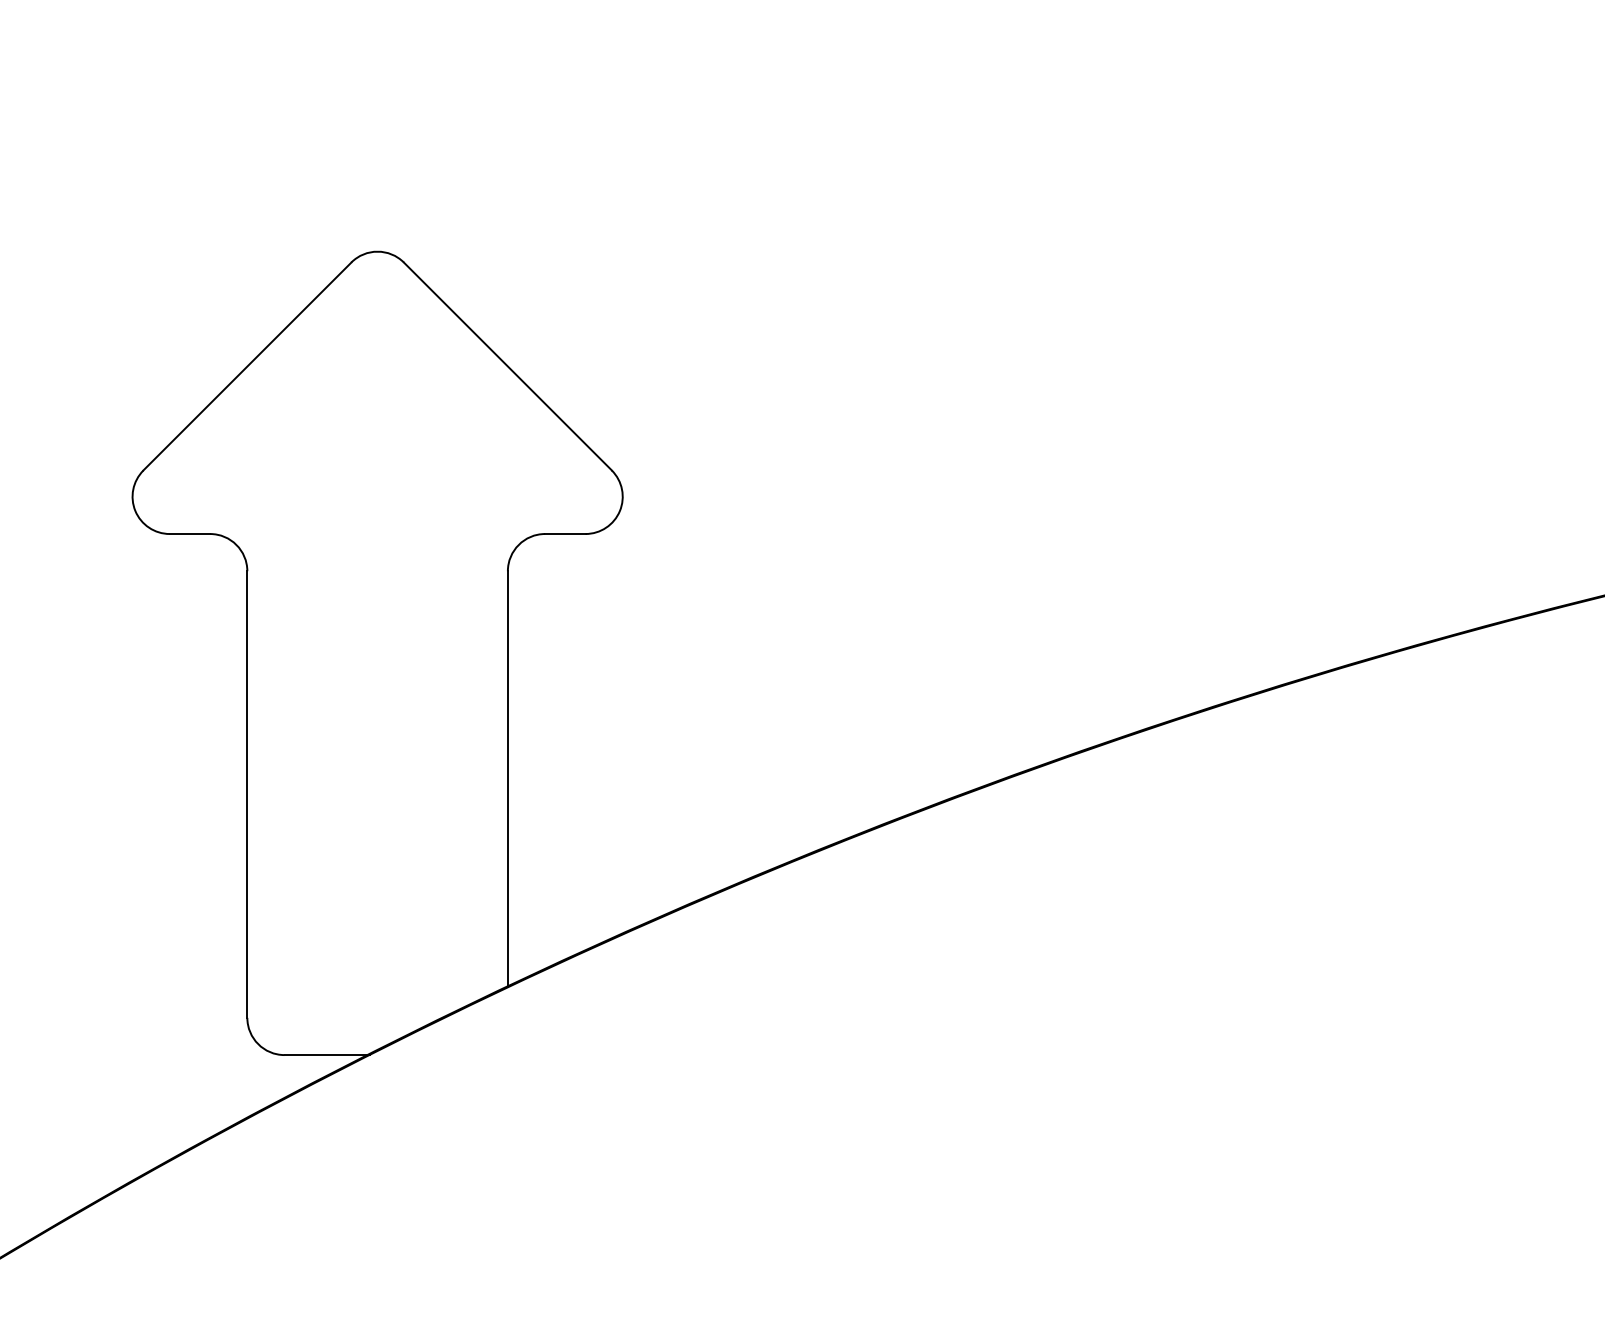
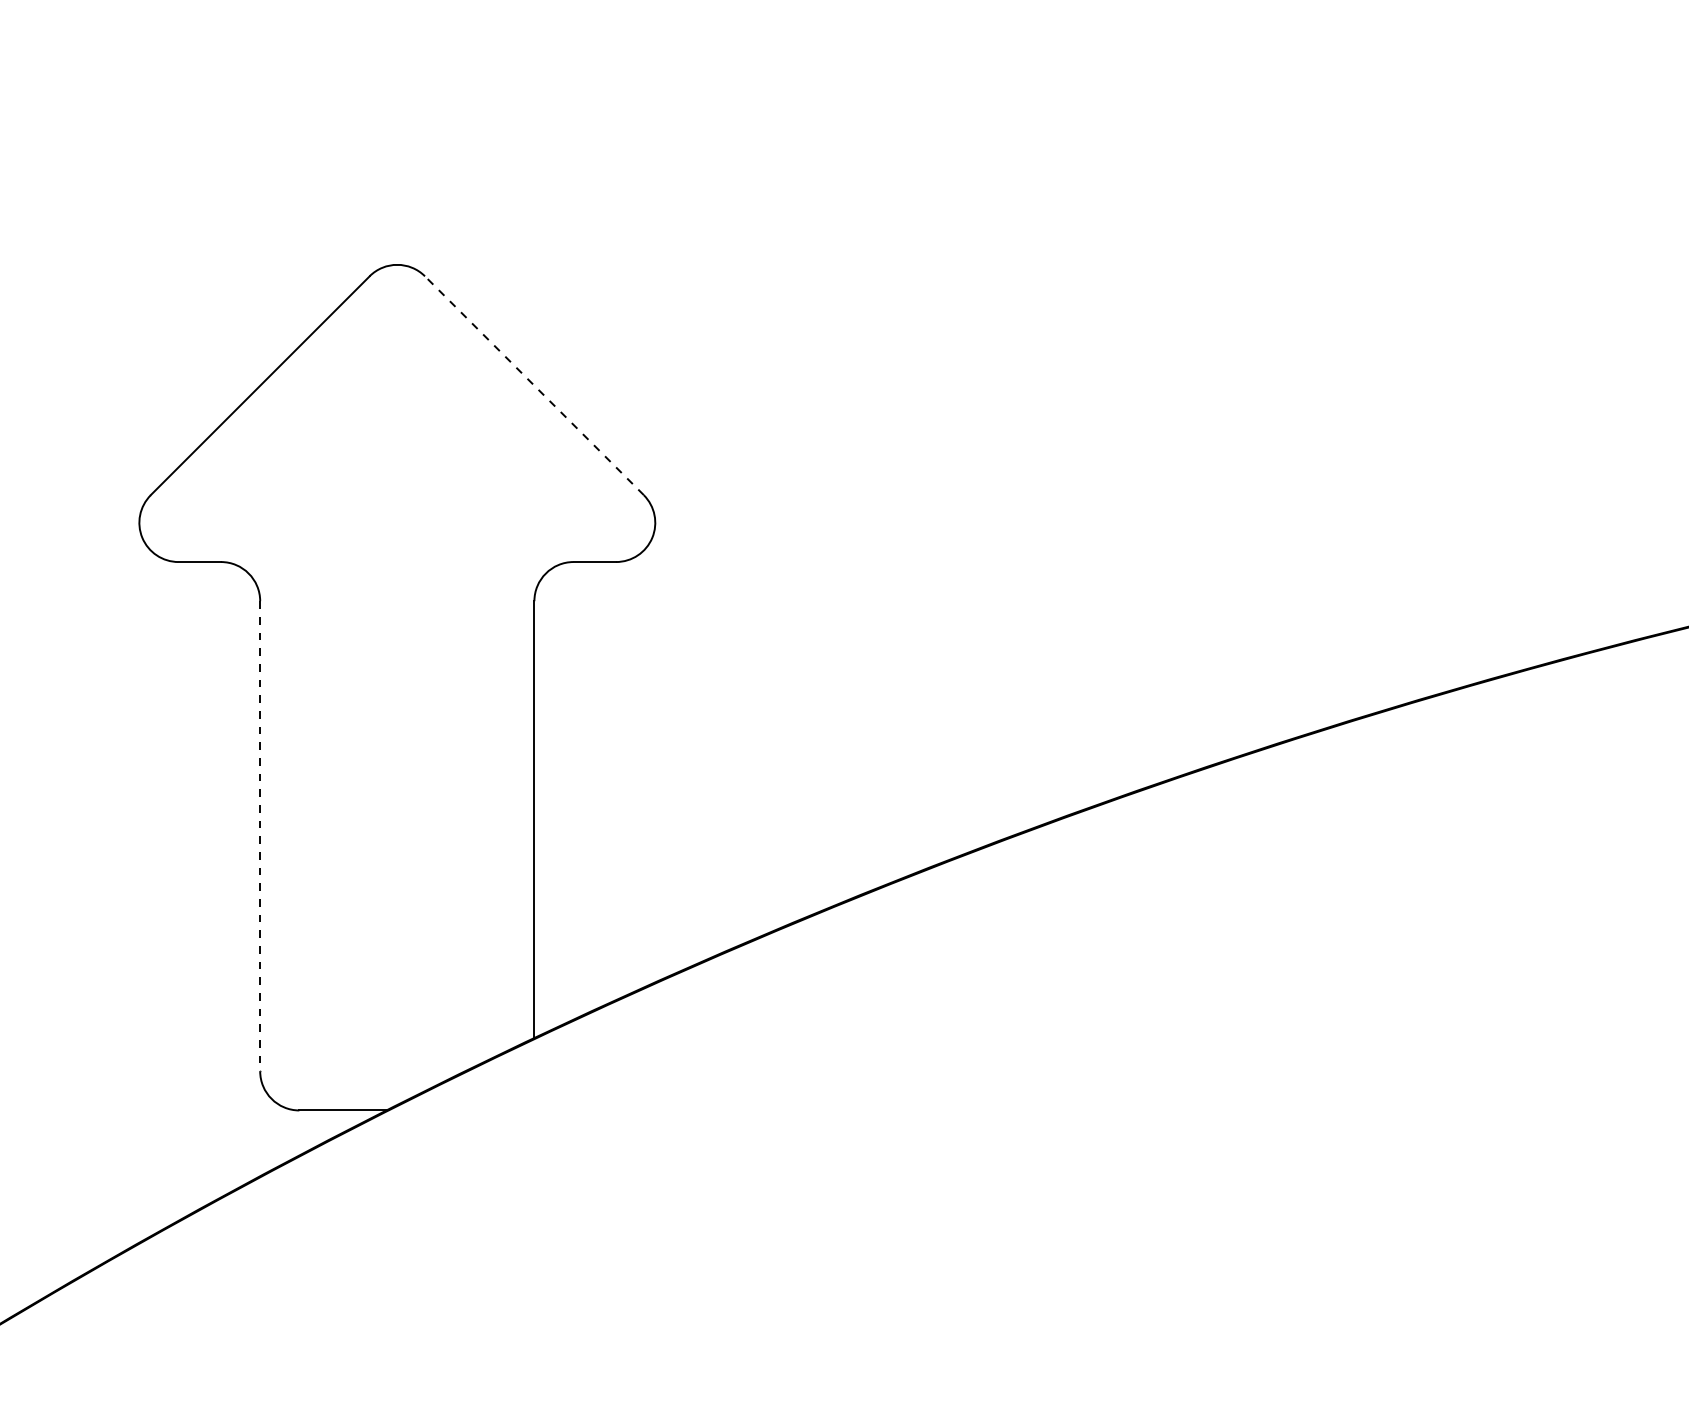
line: (507, 366) -> (534, 385), solid -> dashed
line: (247, 794) -> (260, 836), solid -> dashed

